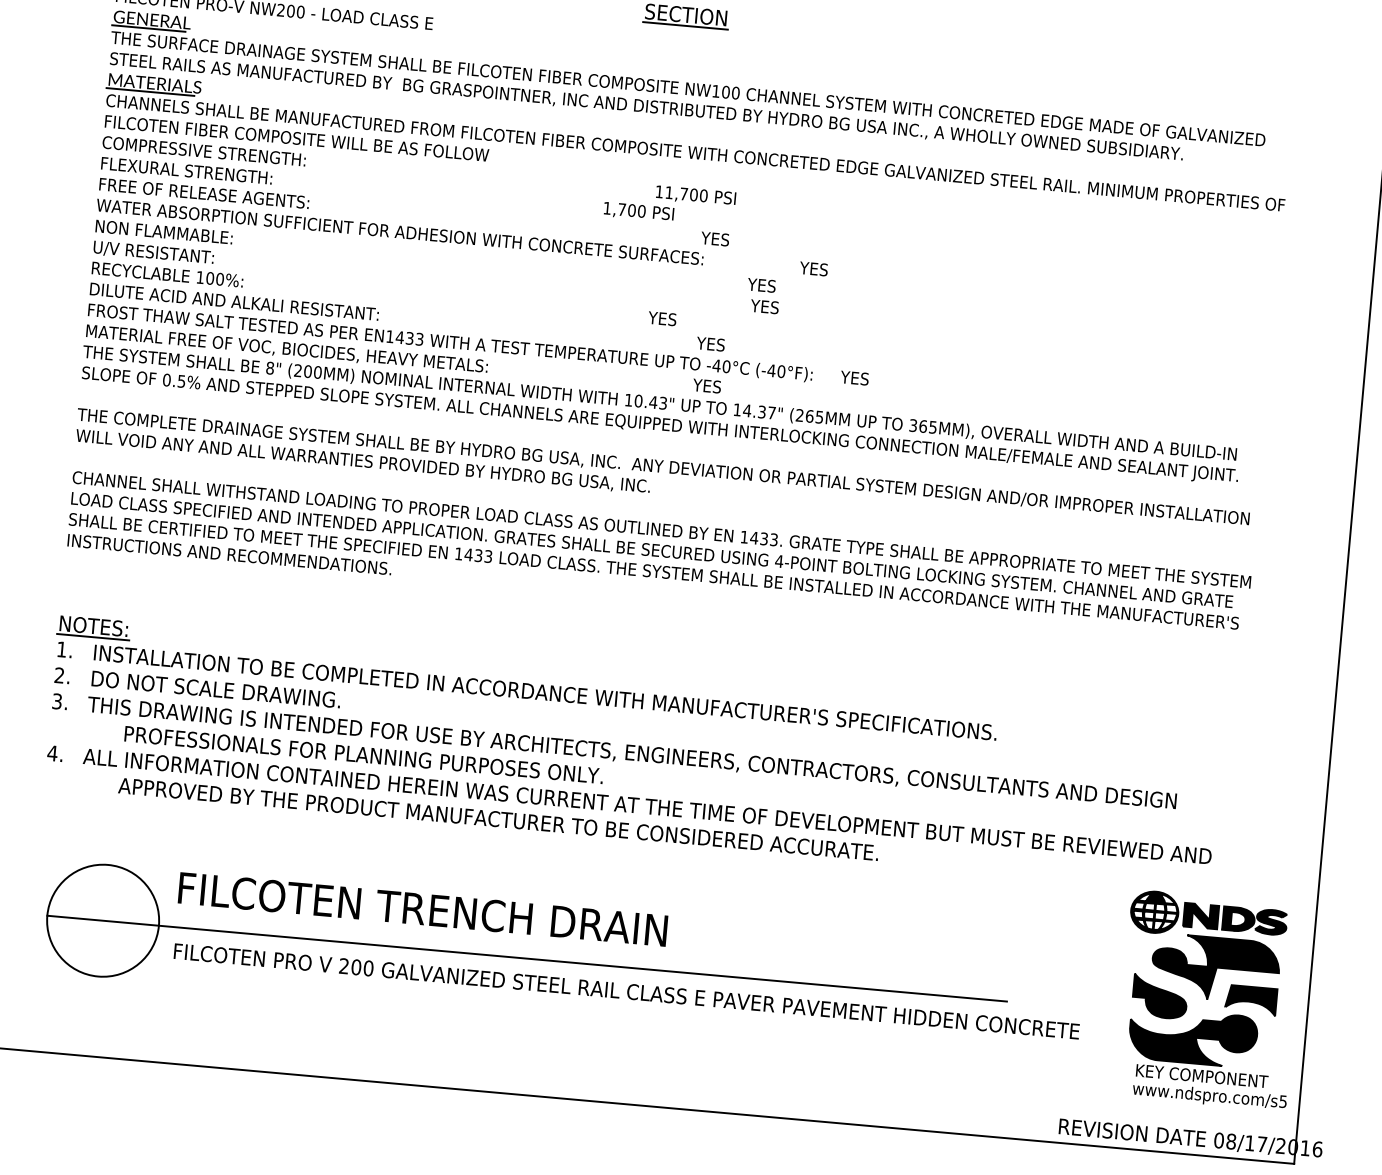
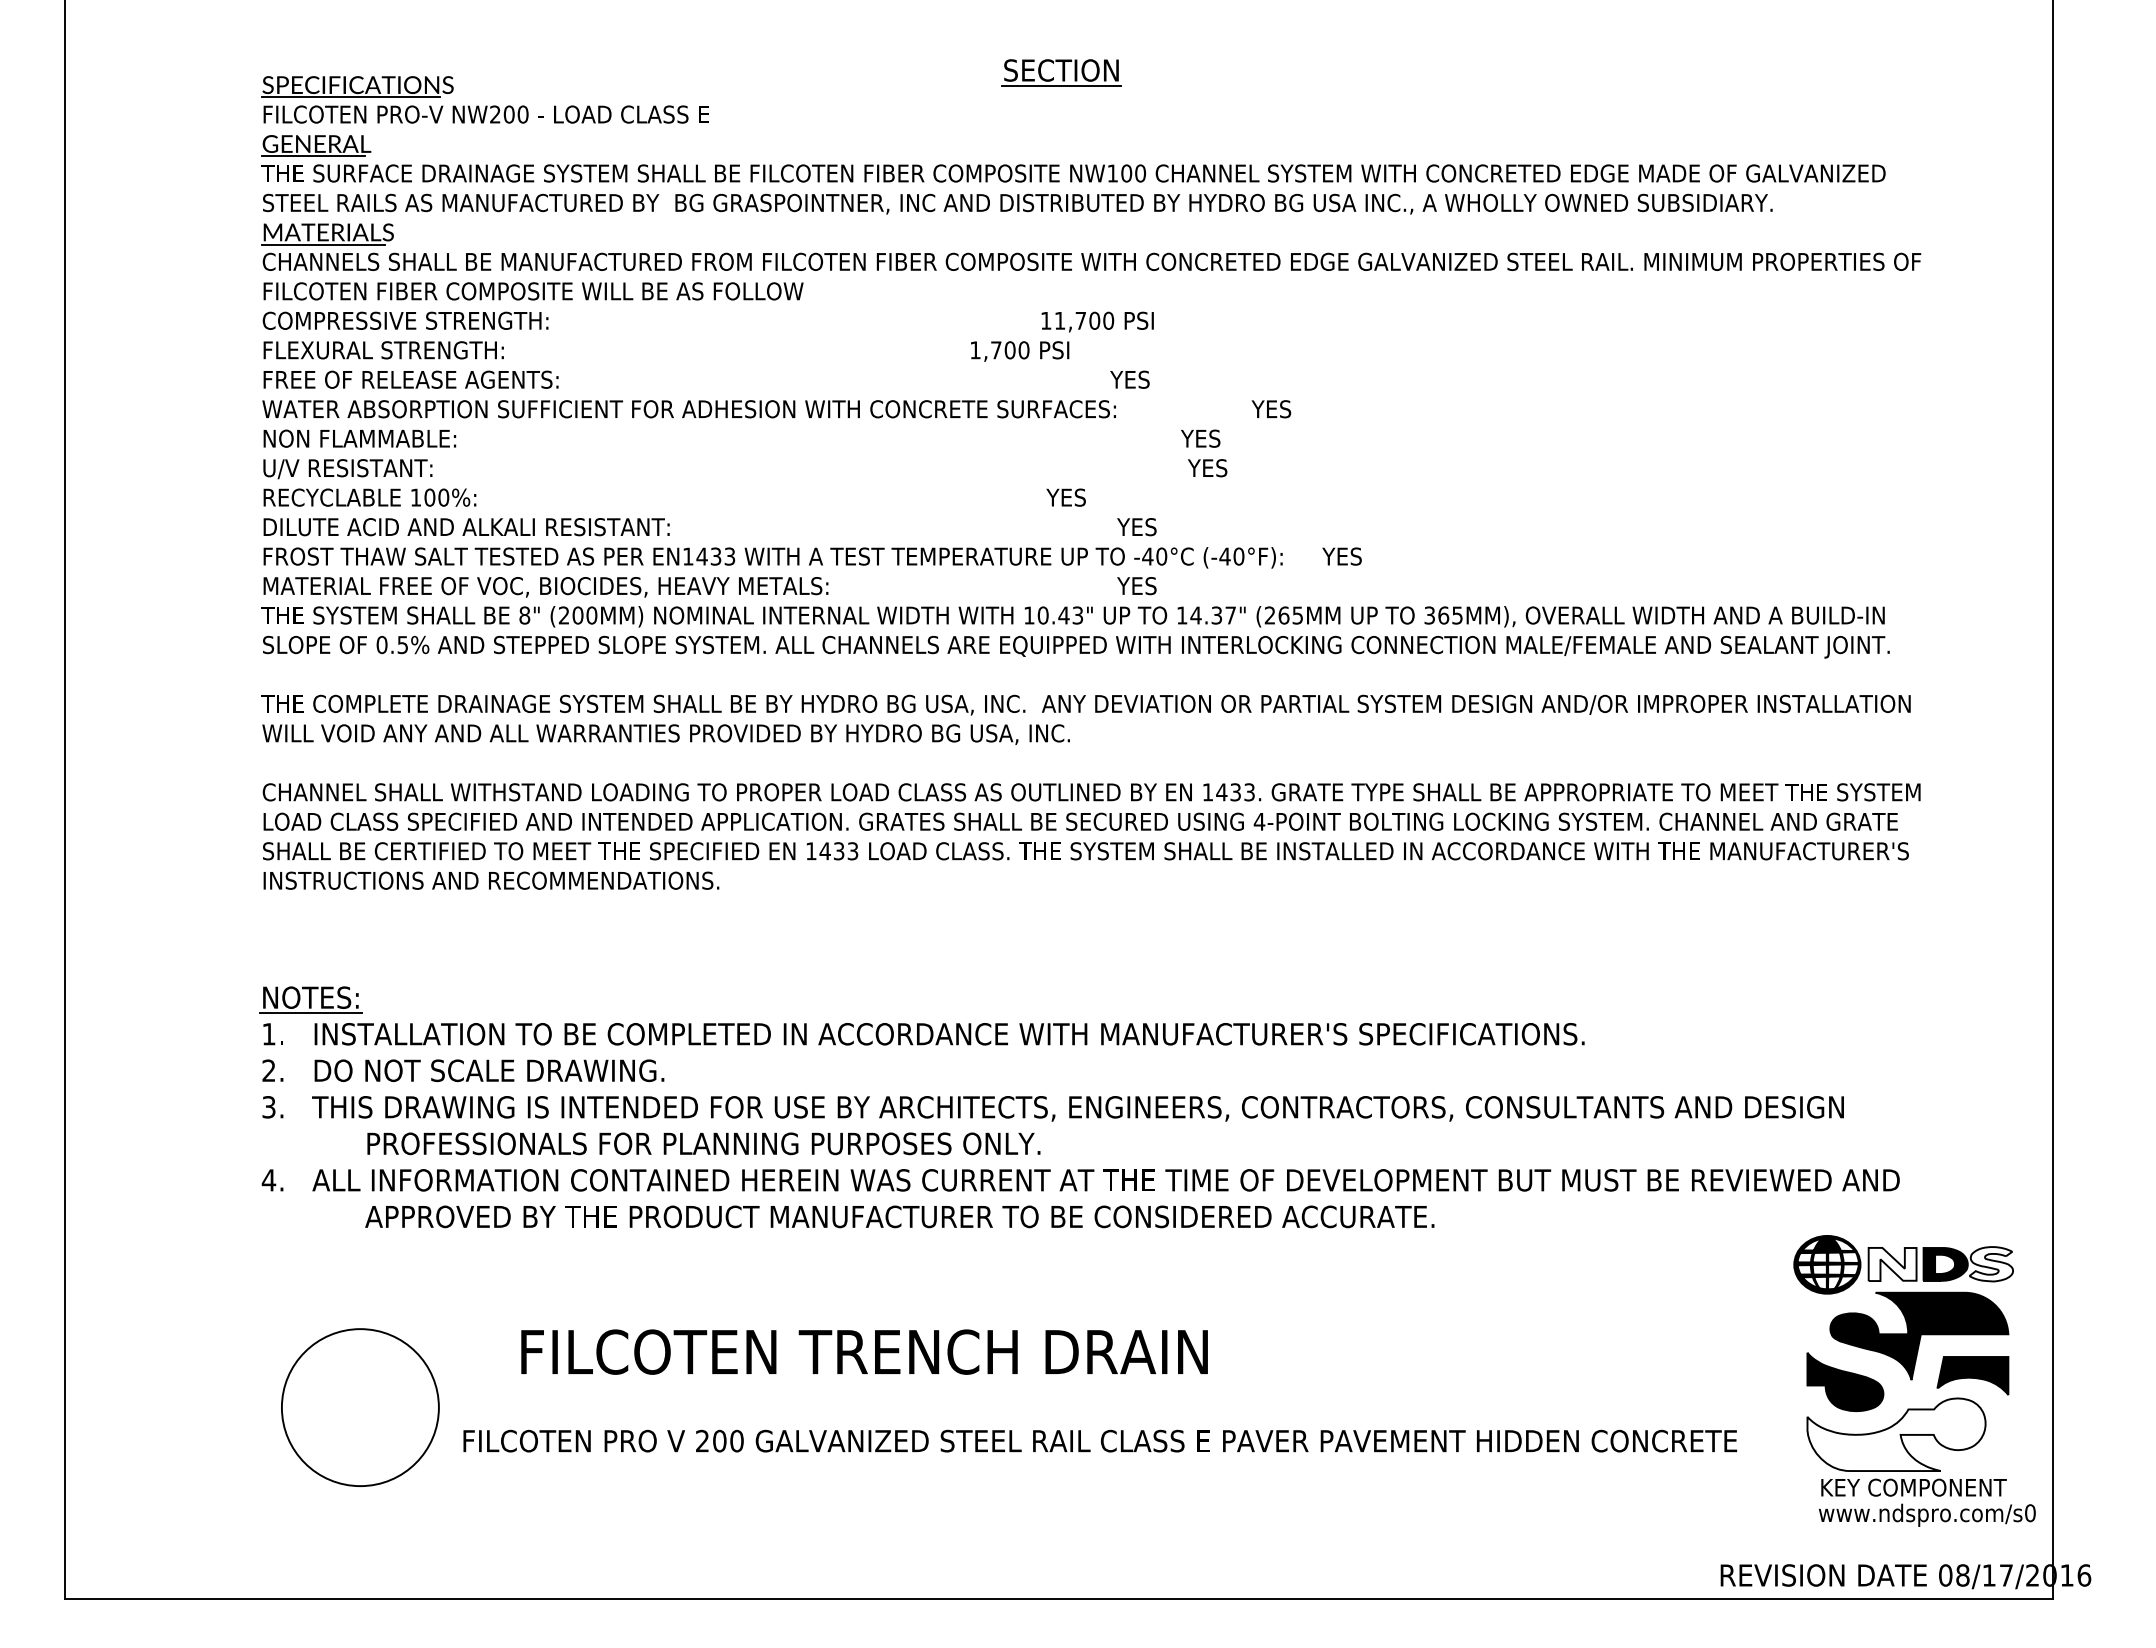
text: (423, 909) -> (864, 1351), moved
fill: (1201, 916) -> (1892, 1264), removed
fill: (1271, 922) -> (1991, 1264), removed
line: (526, 958) -> (956, 1407), removed
fill: (1193, 1037) -> (1896, 1434), removed
text: (1283, 1101) -> (2030, 1513), www.ndspro.com/s5 -> www.ndspro.com/s0

